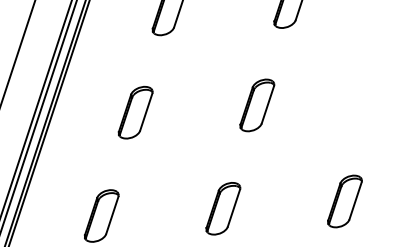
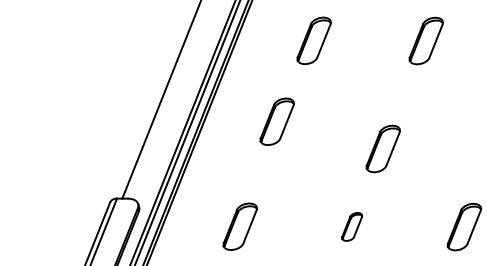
part: (256, 104) -> (382, 148), moved
part: (134, 112) -> (276, 121), moved
part: (222, 208) -> (351, 226), size x0.6

